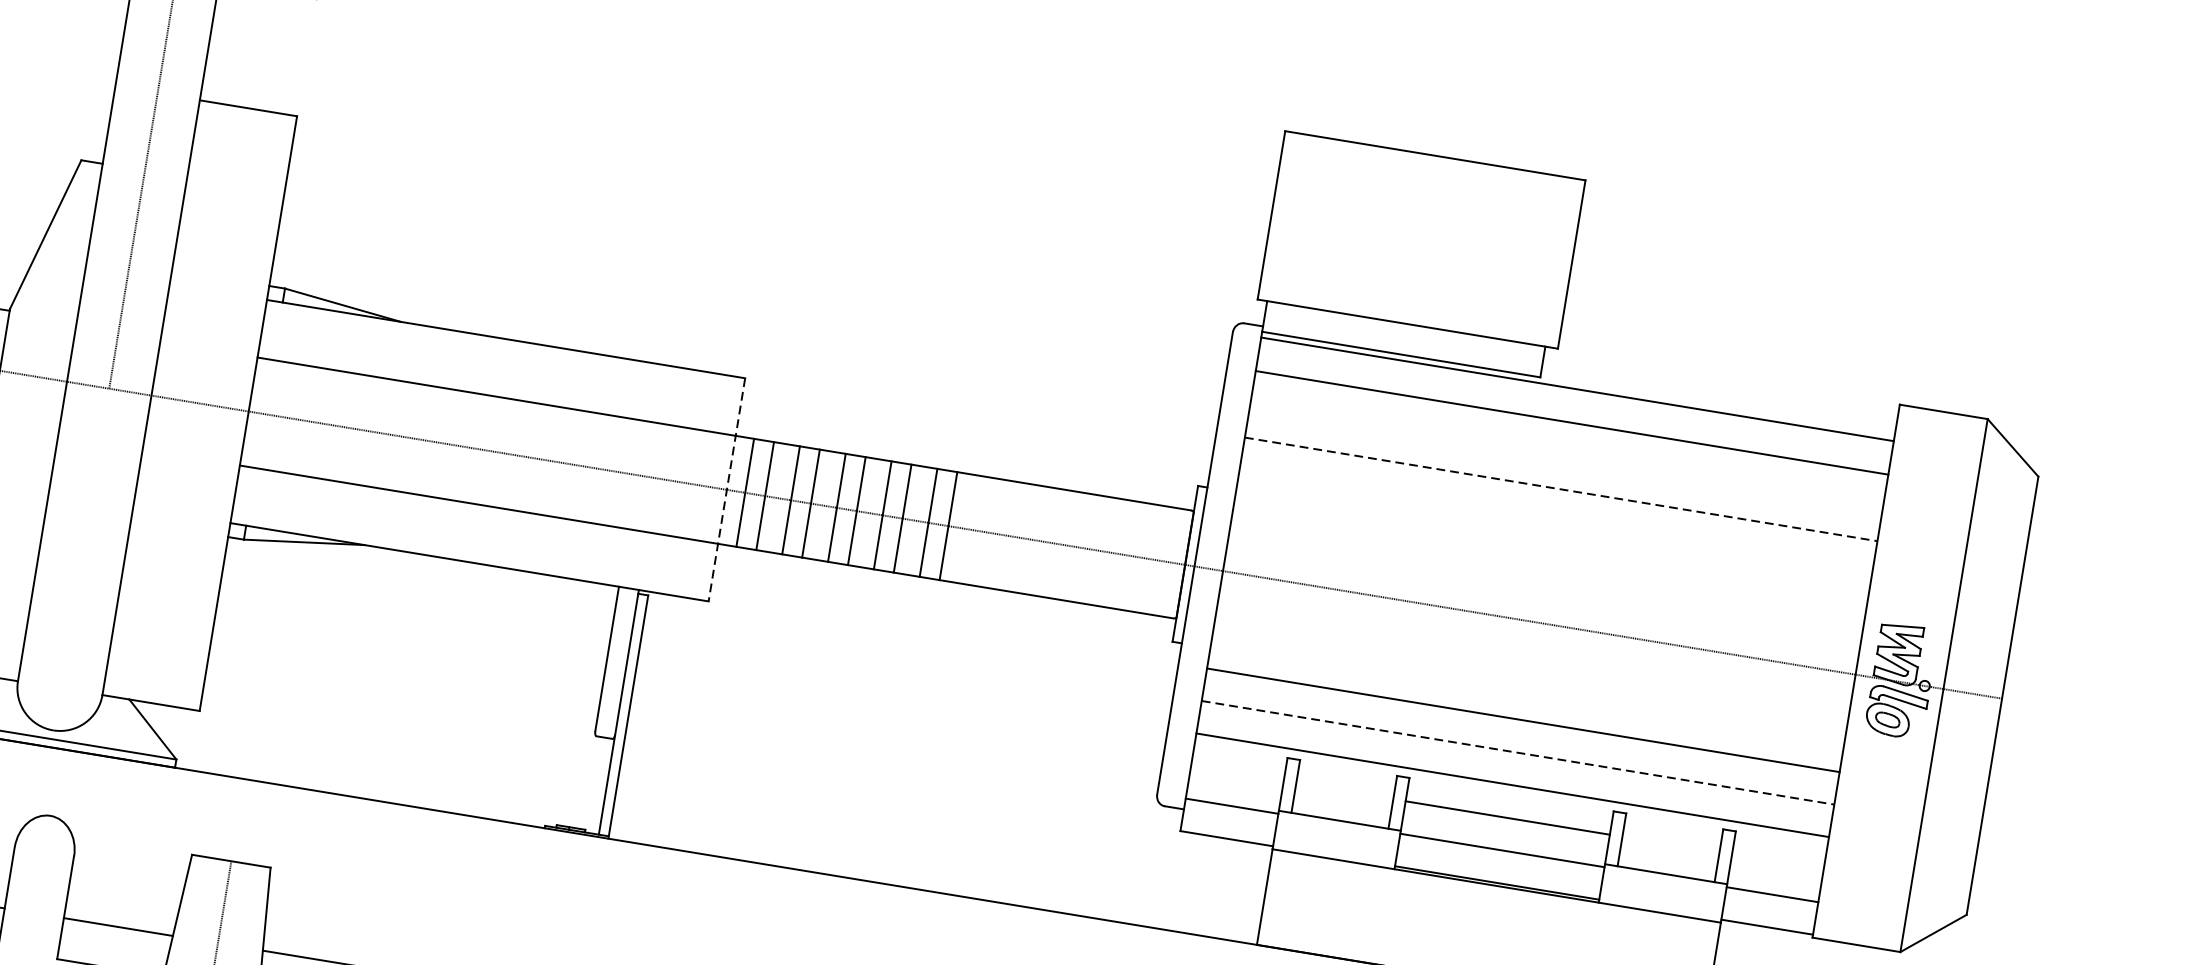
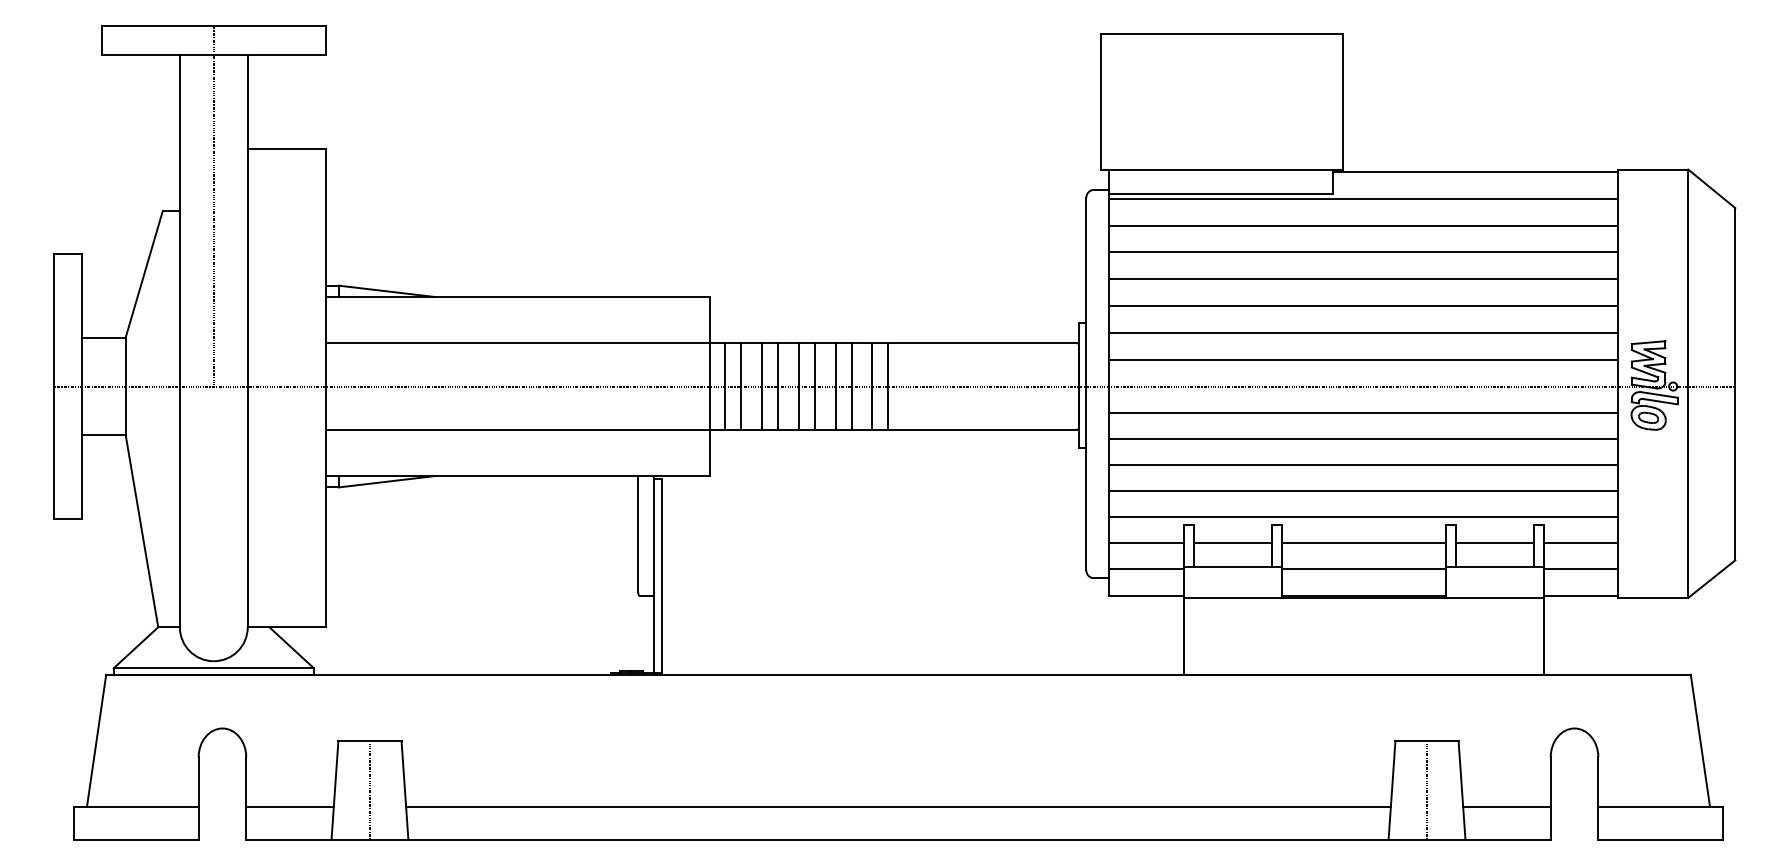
line: (1721, 379) -> (1474, 172), added
line: (1566, 456) -> (1363, 252), added
line: (727, 489) -> (710, 386), dashed -> solid
line: (1561, 489) -> (1363, 279), dashed -> solid
line: (1555, 523) -> (1363, 306), added
line: (1550, 555) -> (1363, 332), added
line: (1545, 589) -> (1363, 359), added
line: (1534, 655) -> (1363, 412), added
line: (1528, 687) -> (1363, 438), added
line: (1518, 752) -> (1363, 490), dashed -> solid
line: (1237, 773) -> (1146, 543), added
line: (1344, 791) -> (1232, 543), added
line: (1670, 844) -> (1494, 543), added
line: (1777, 862) -> (1580, 543), added

